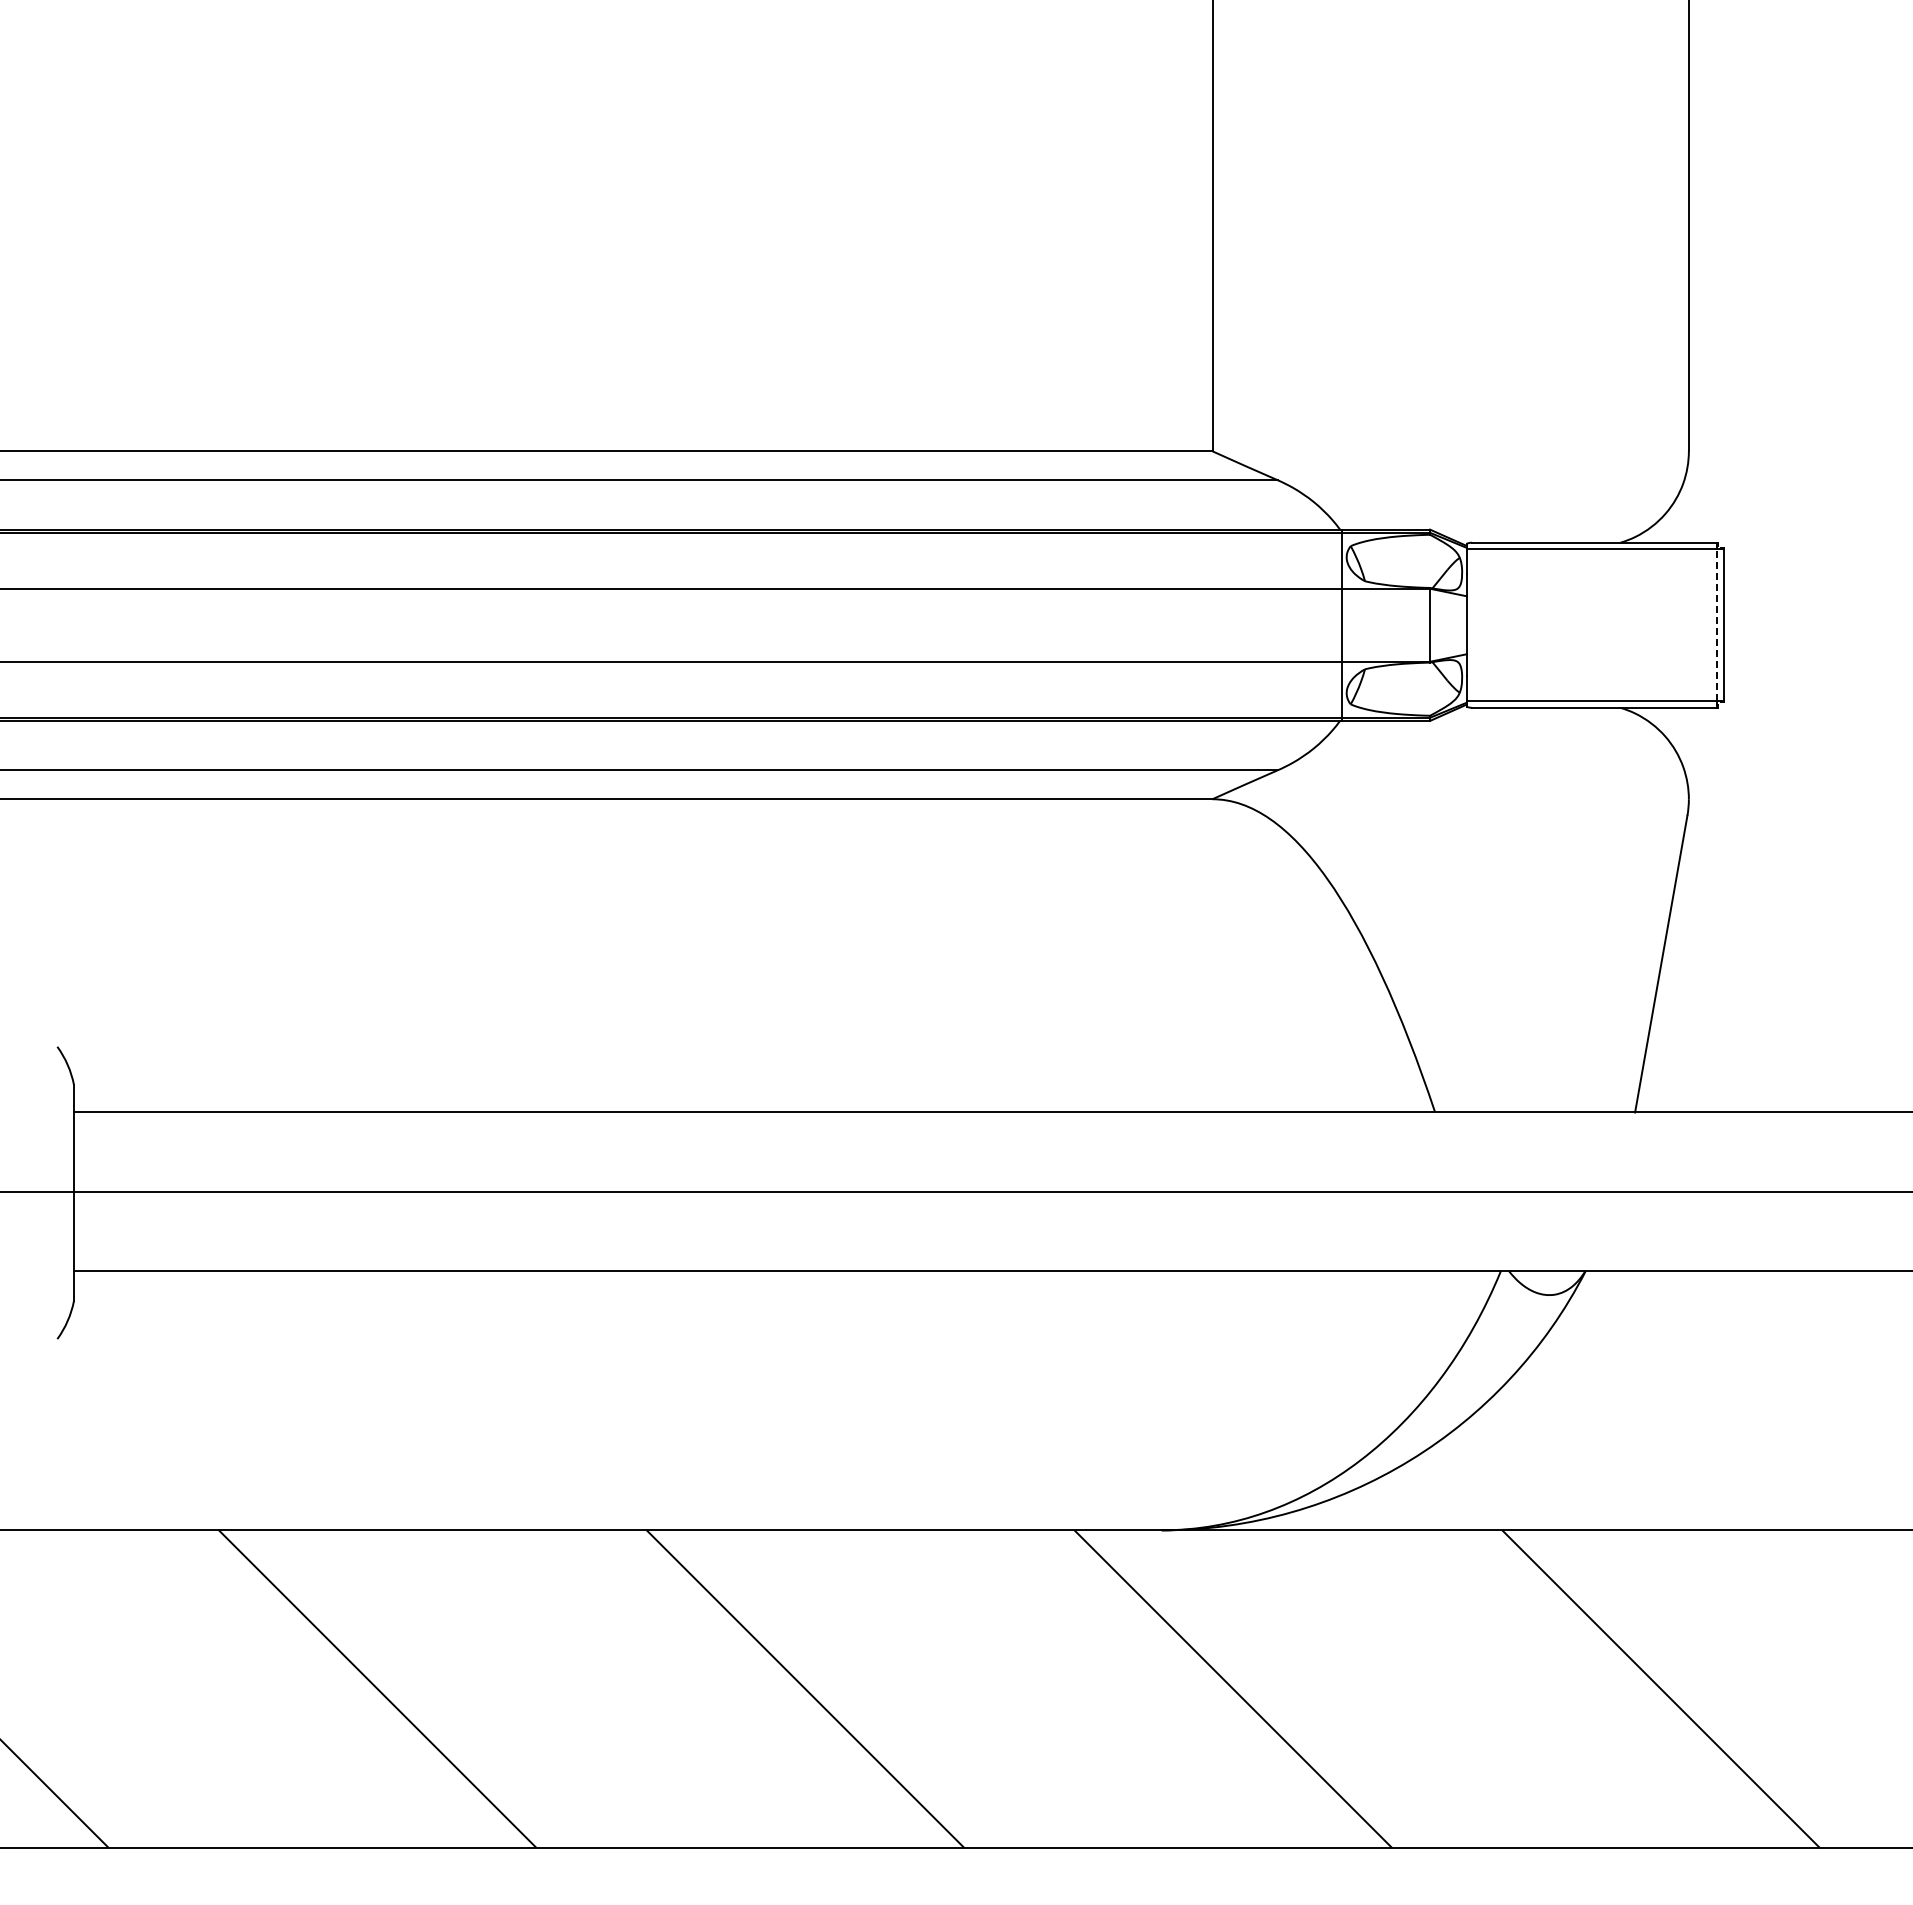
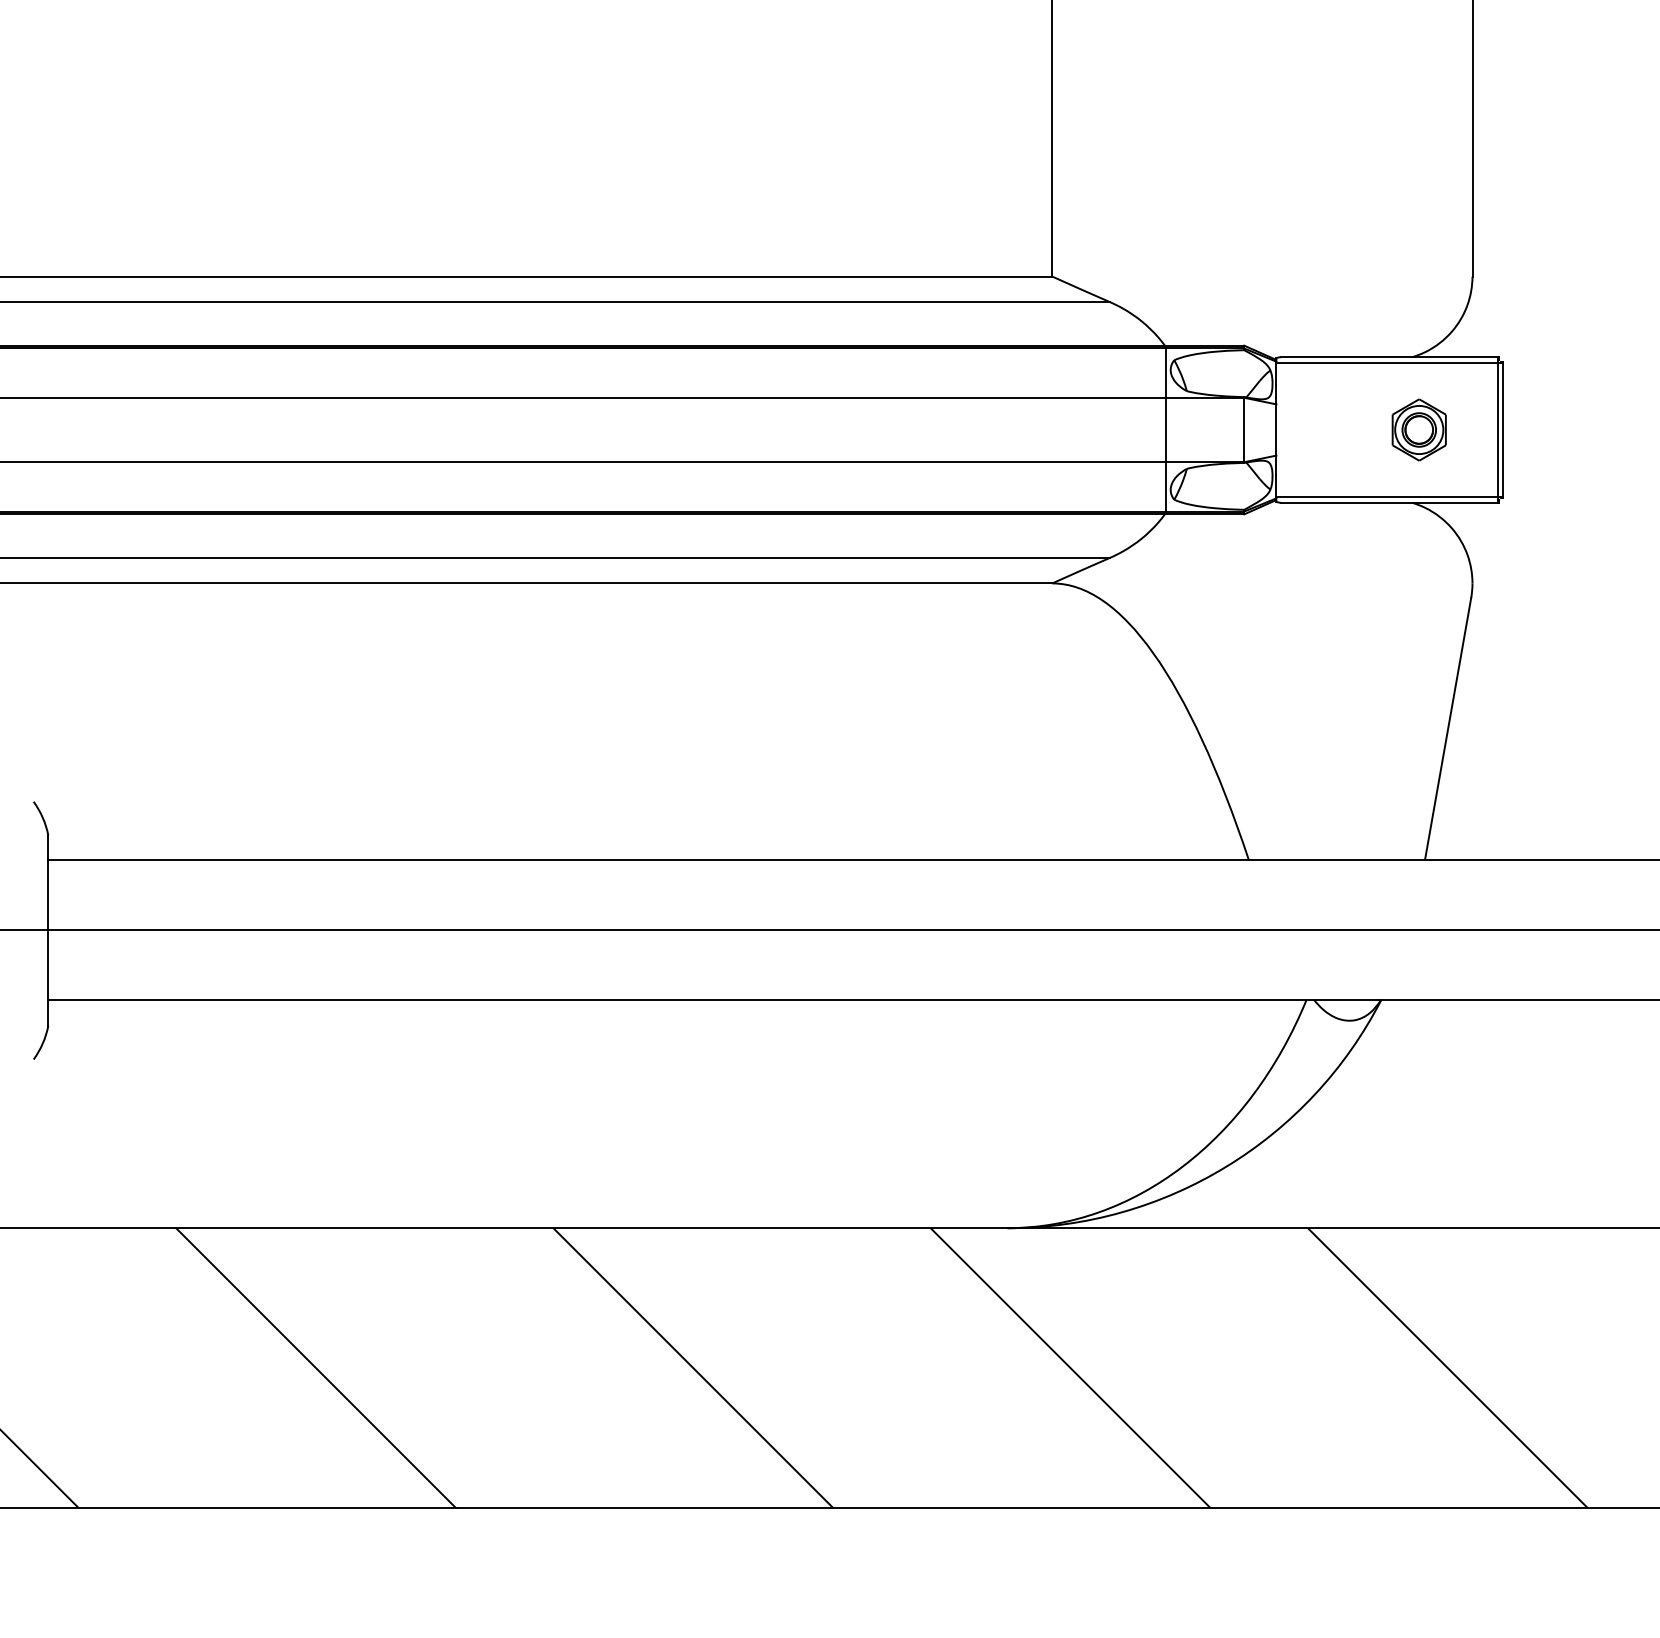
part: (1628, 624) -> (1419, 429), added
line: (1717, 624) -> (1497, 429), dashed -> solid

